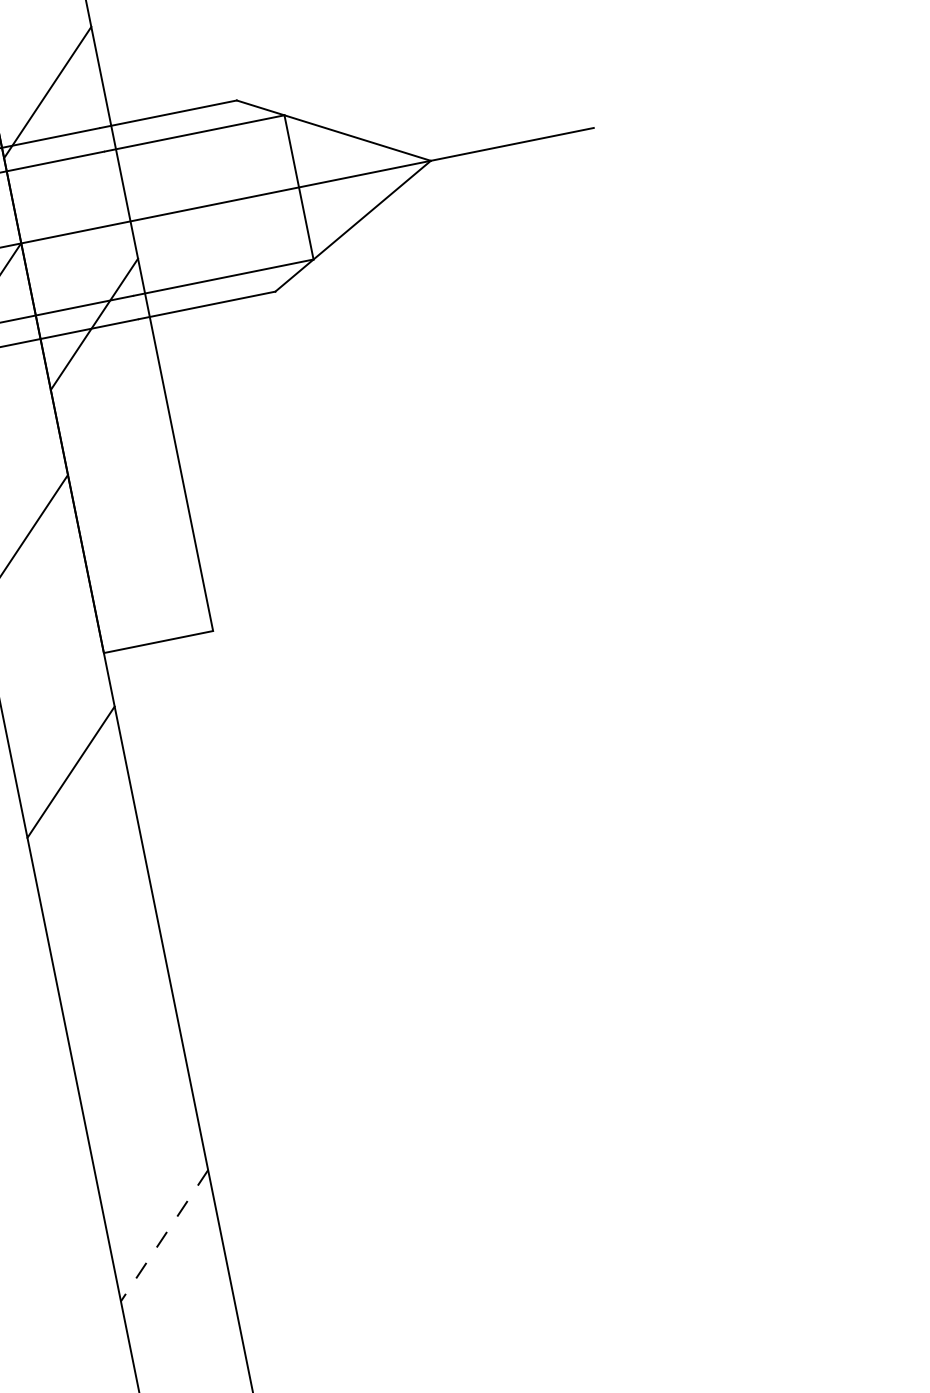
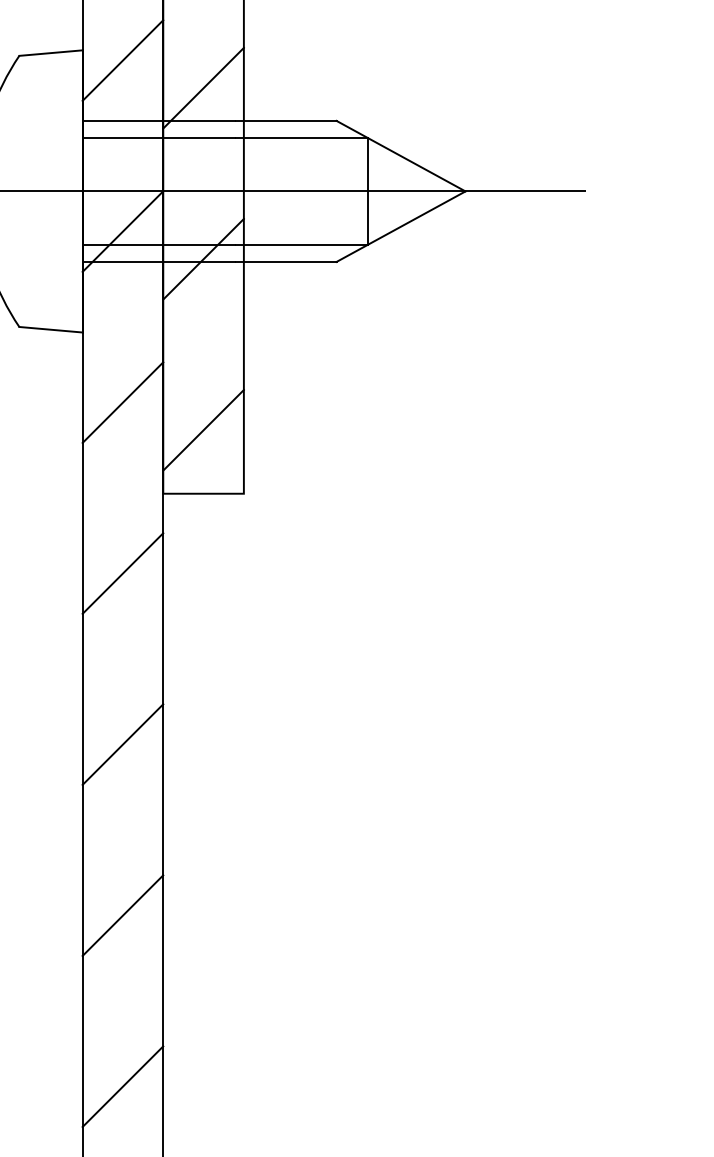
line: (141, 556) -> (203, 430), added
line: (117, 1003) -> (122, 744), added
line: (163, 1235) -> (122, 915), dashed -> solid

